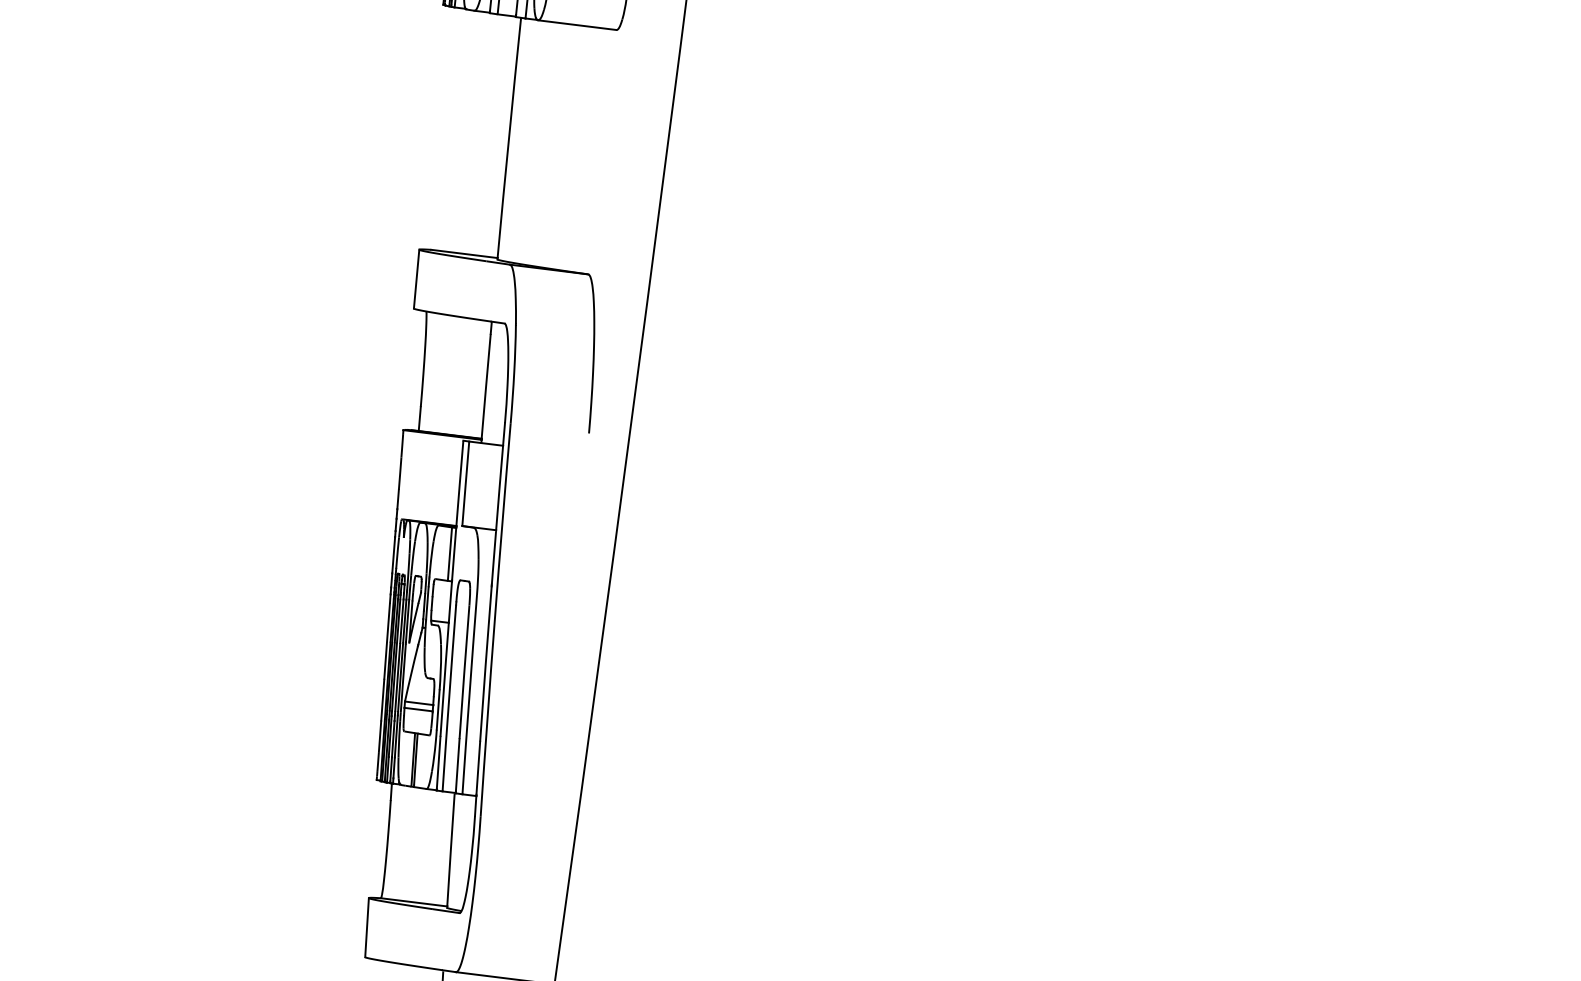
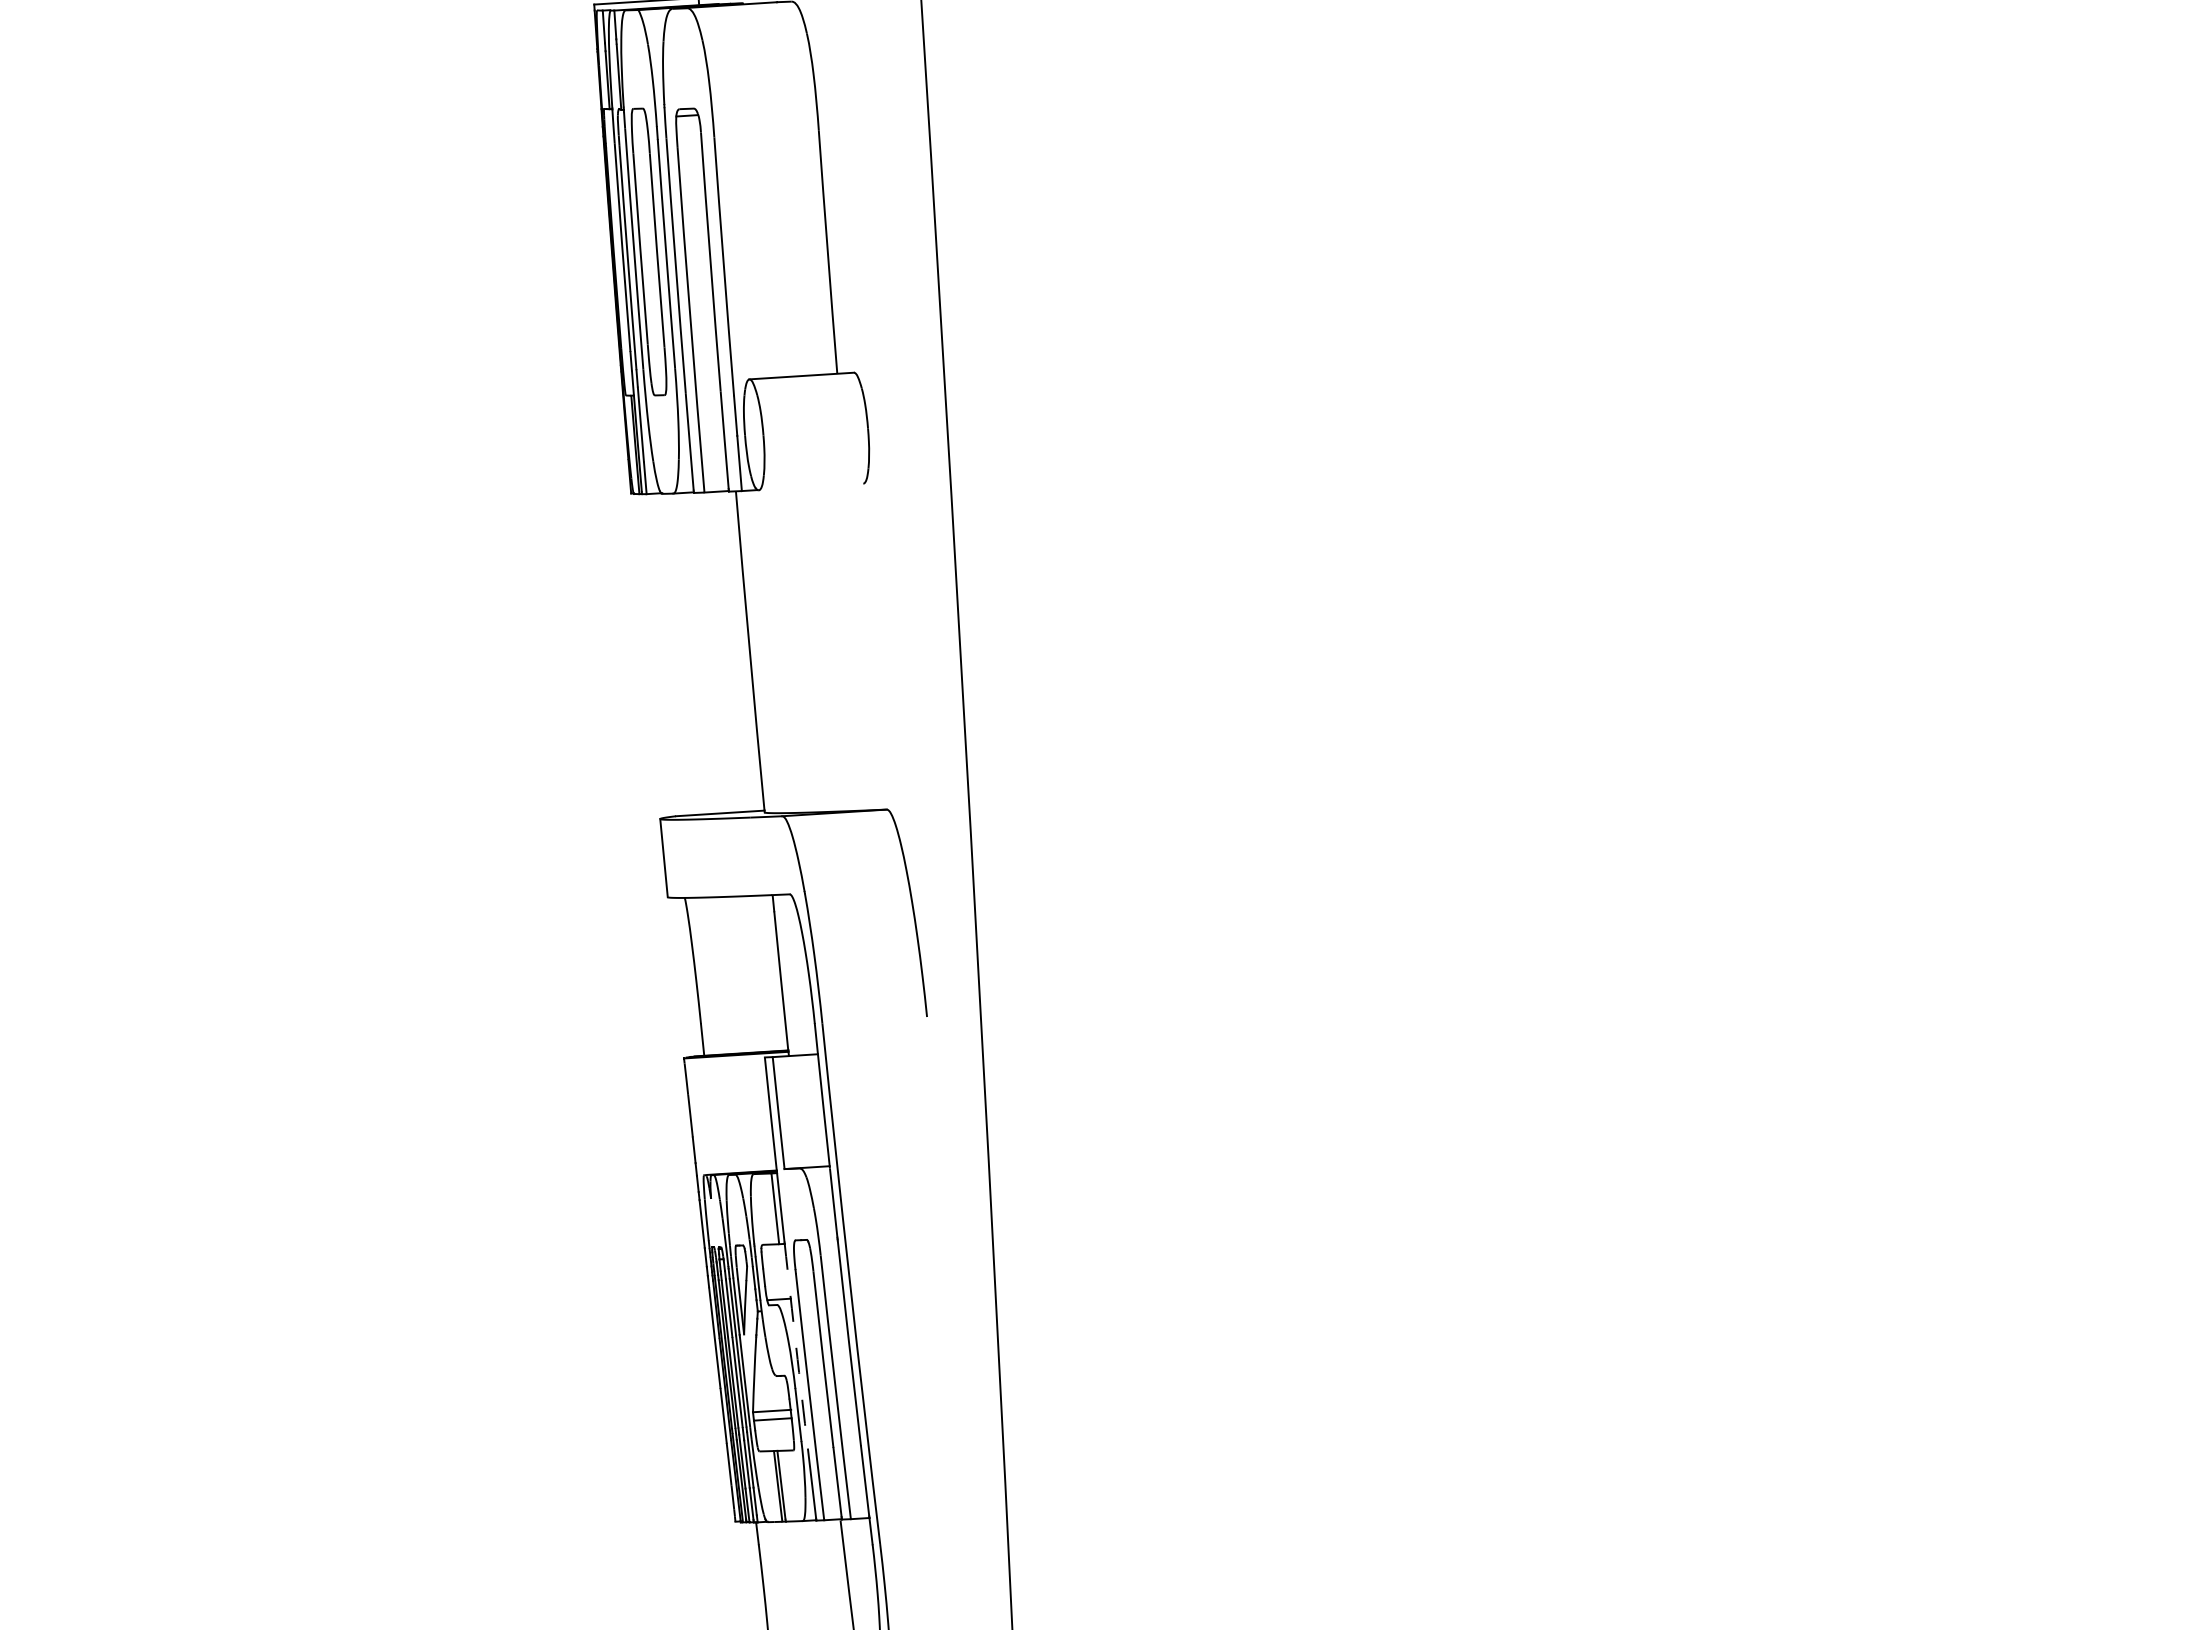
line: (576, 24) -> (810, 486), removed
arc: (446, 658) -> (796, 1346), solid -> dashed

